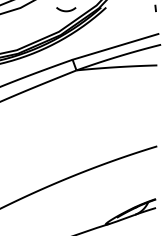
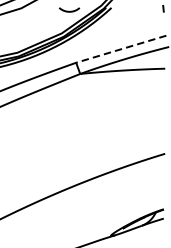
line: (115, 46) -> (121, 48), solid -> dashed

